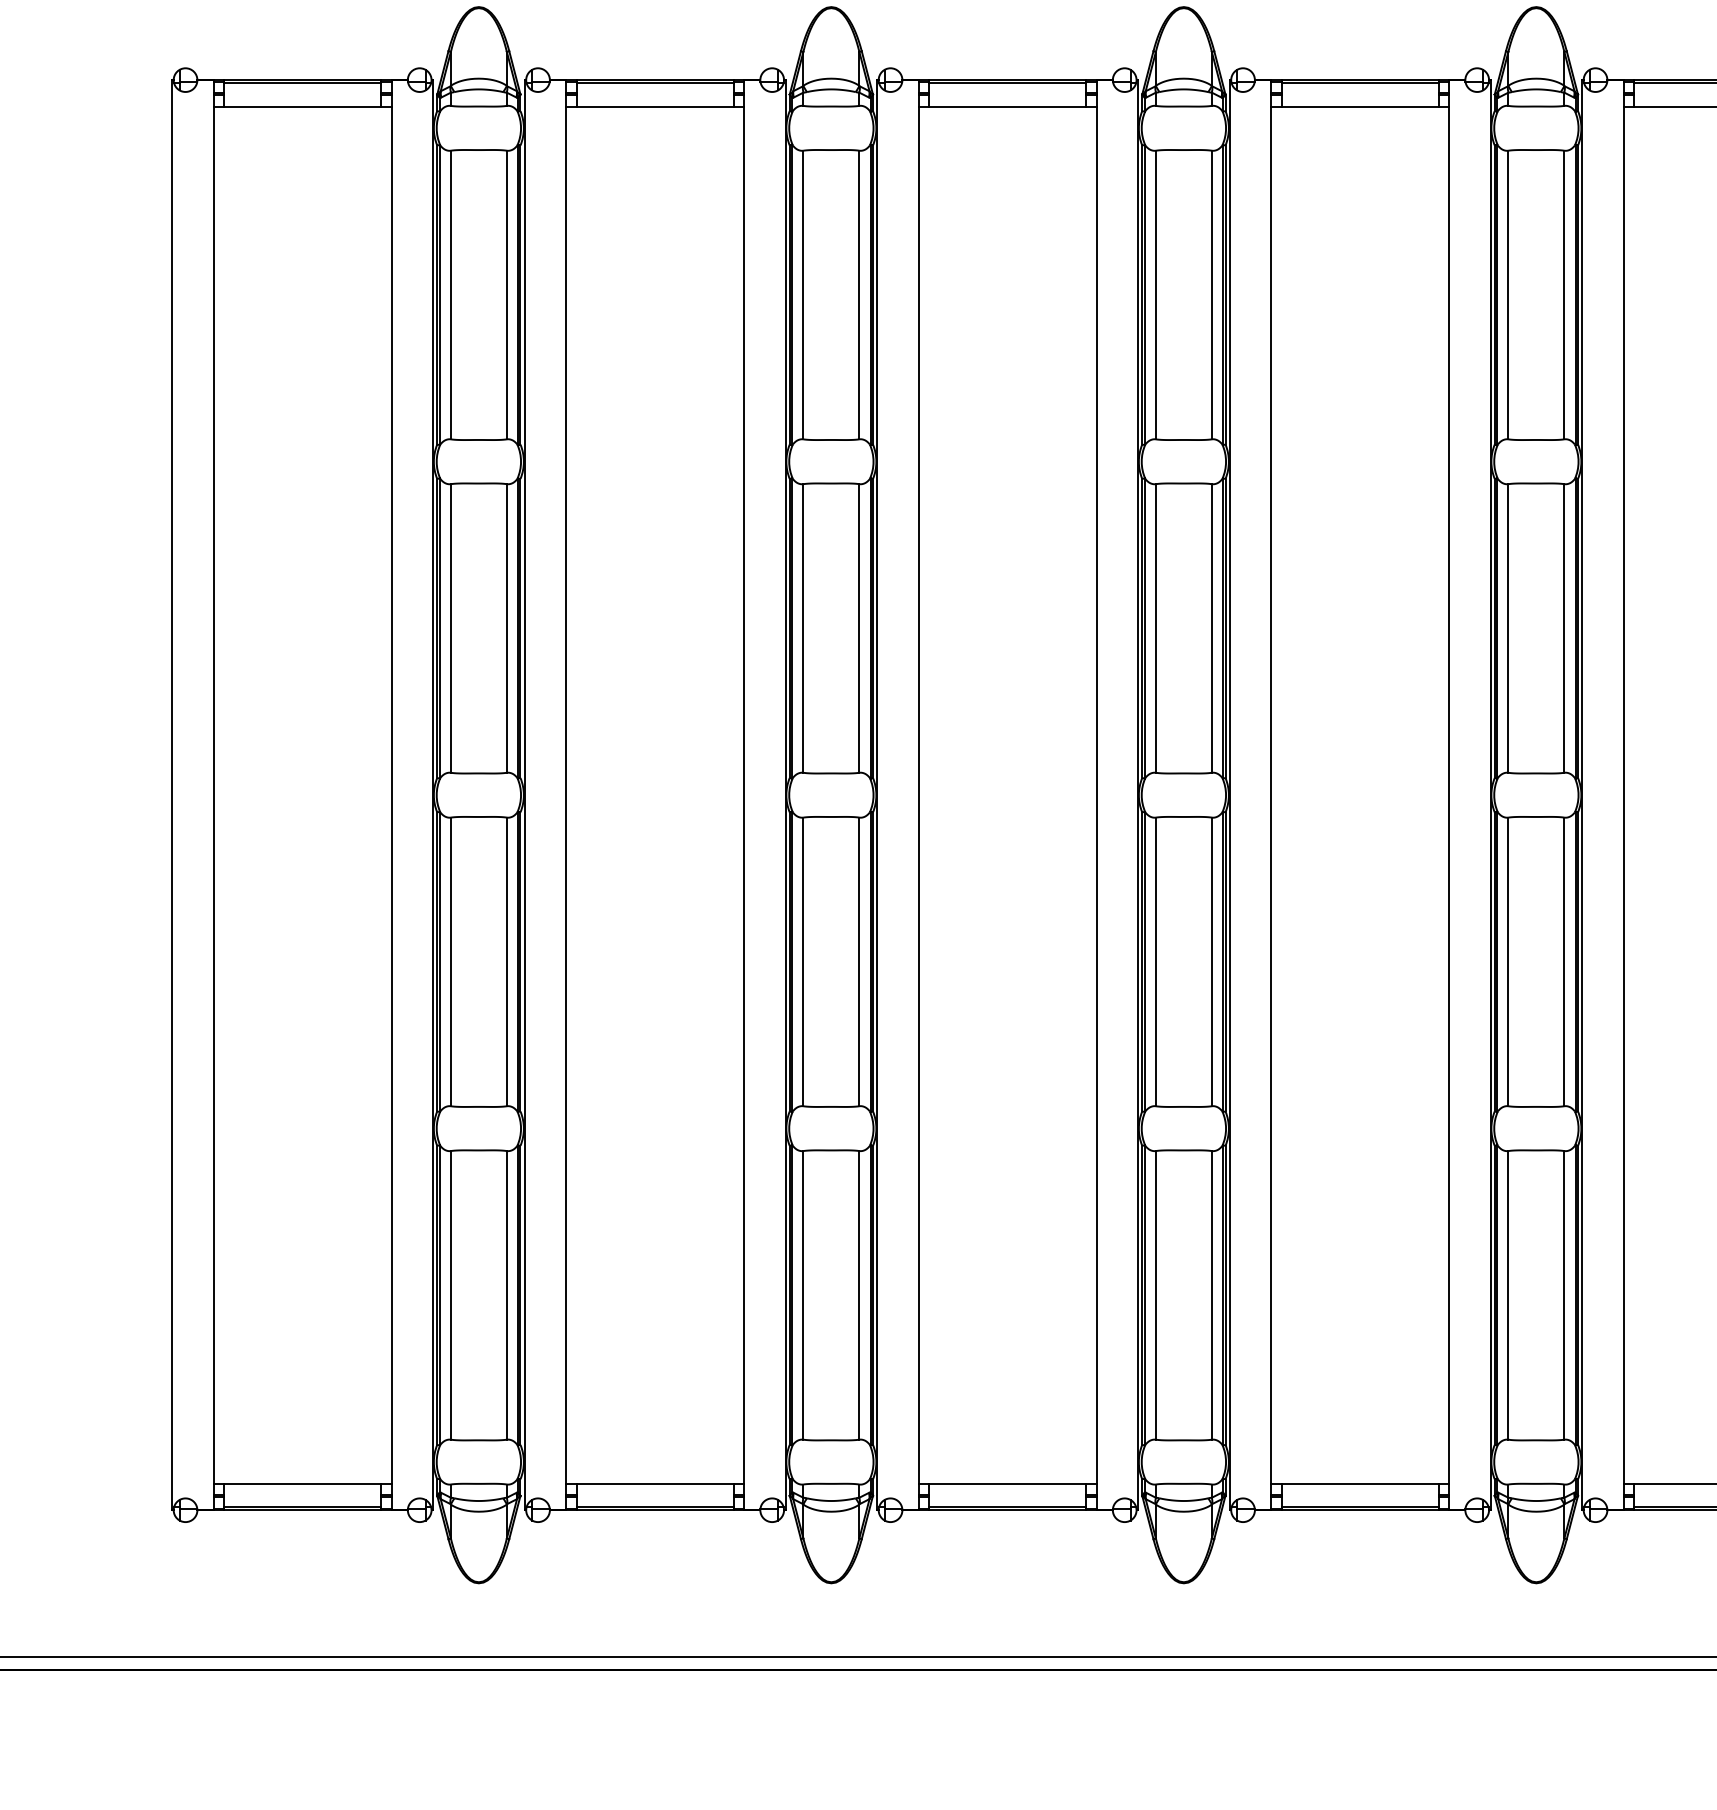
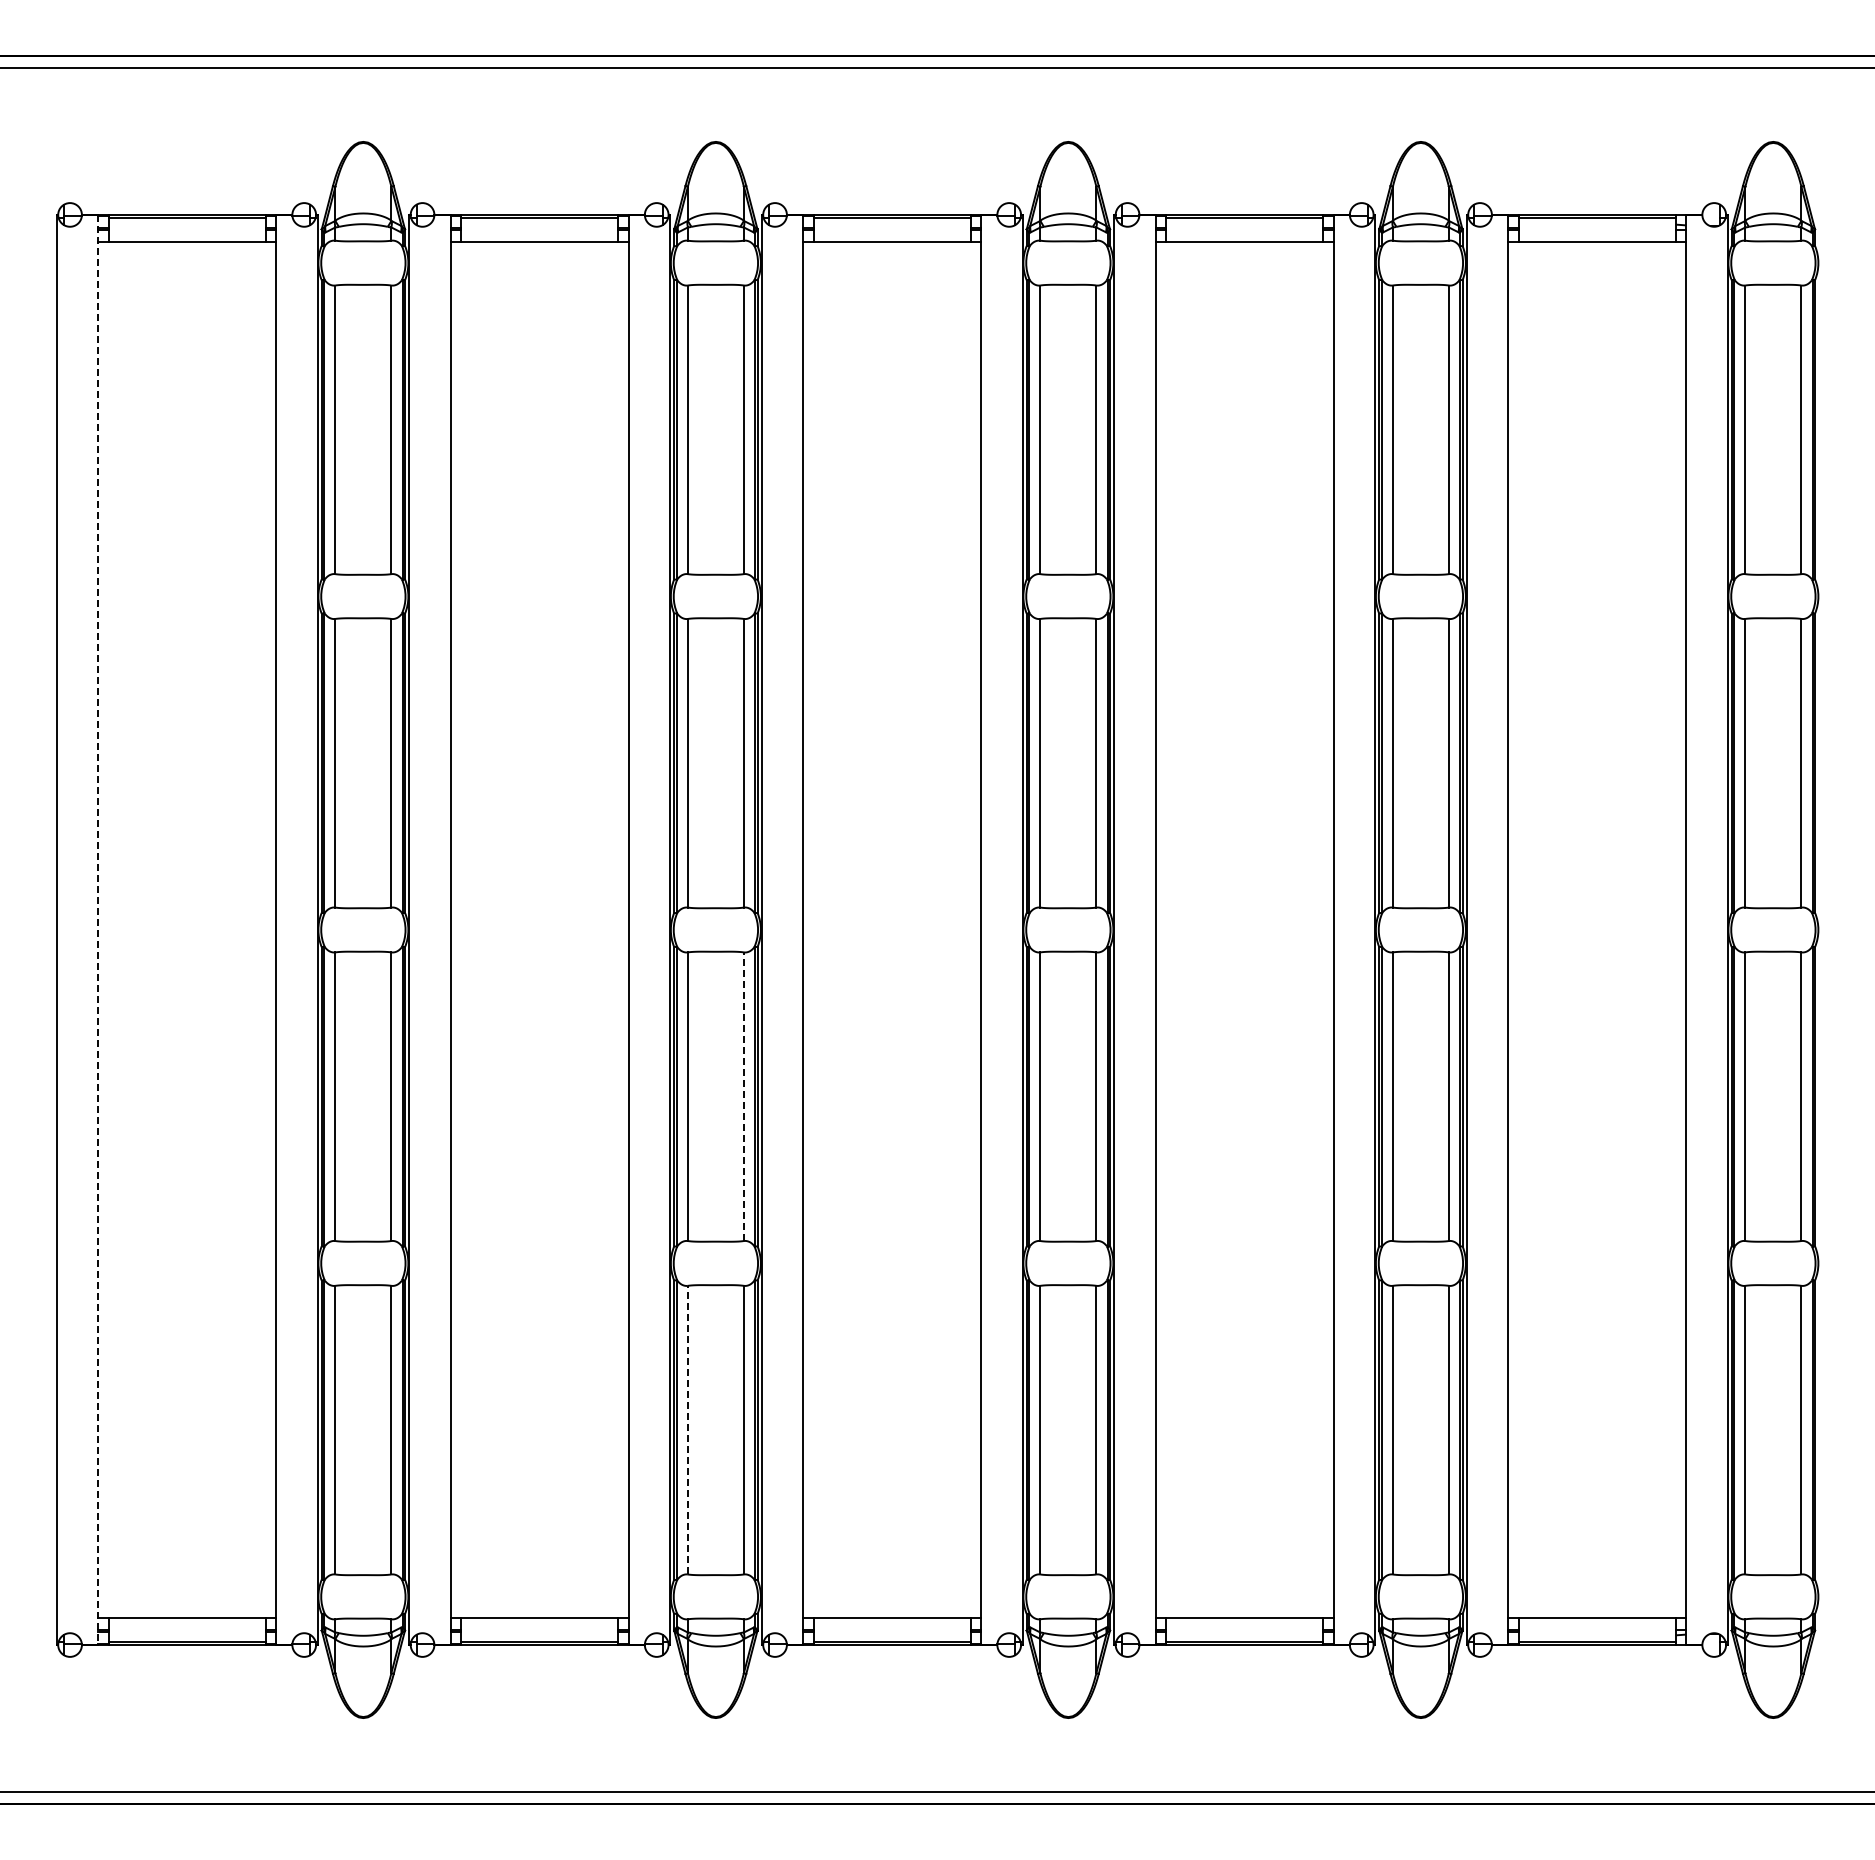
line: (213, 794) -> (98, 929), solid -> dashed
line: (858, 961) -> (743, 1096), solid -> dashed
line: (802, 1294) -> (687, 1429), solid -> dashed

